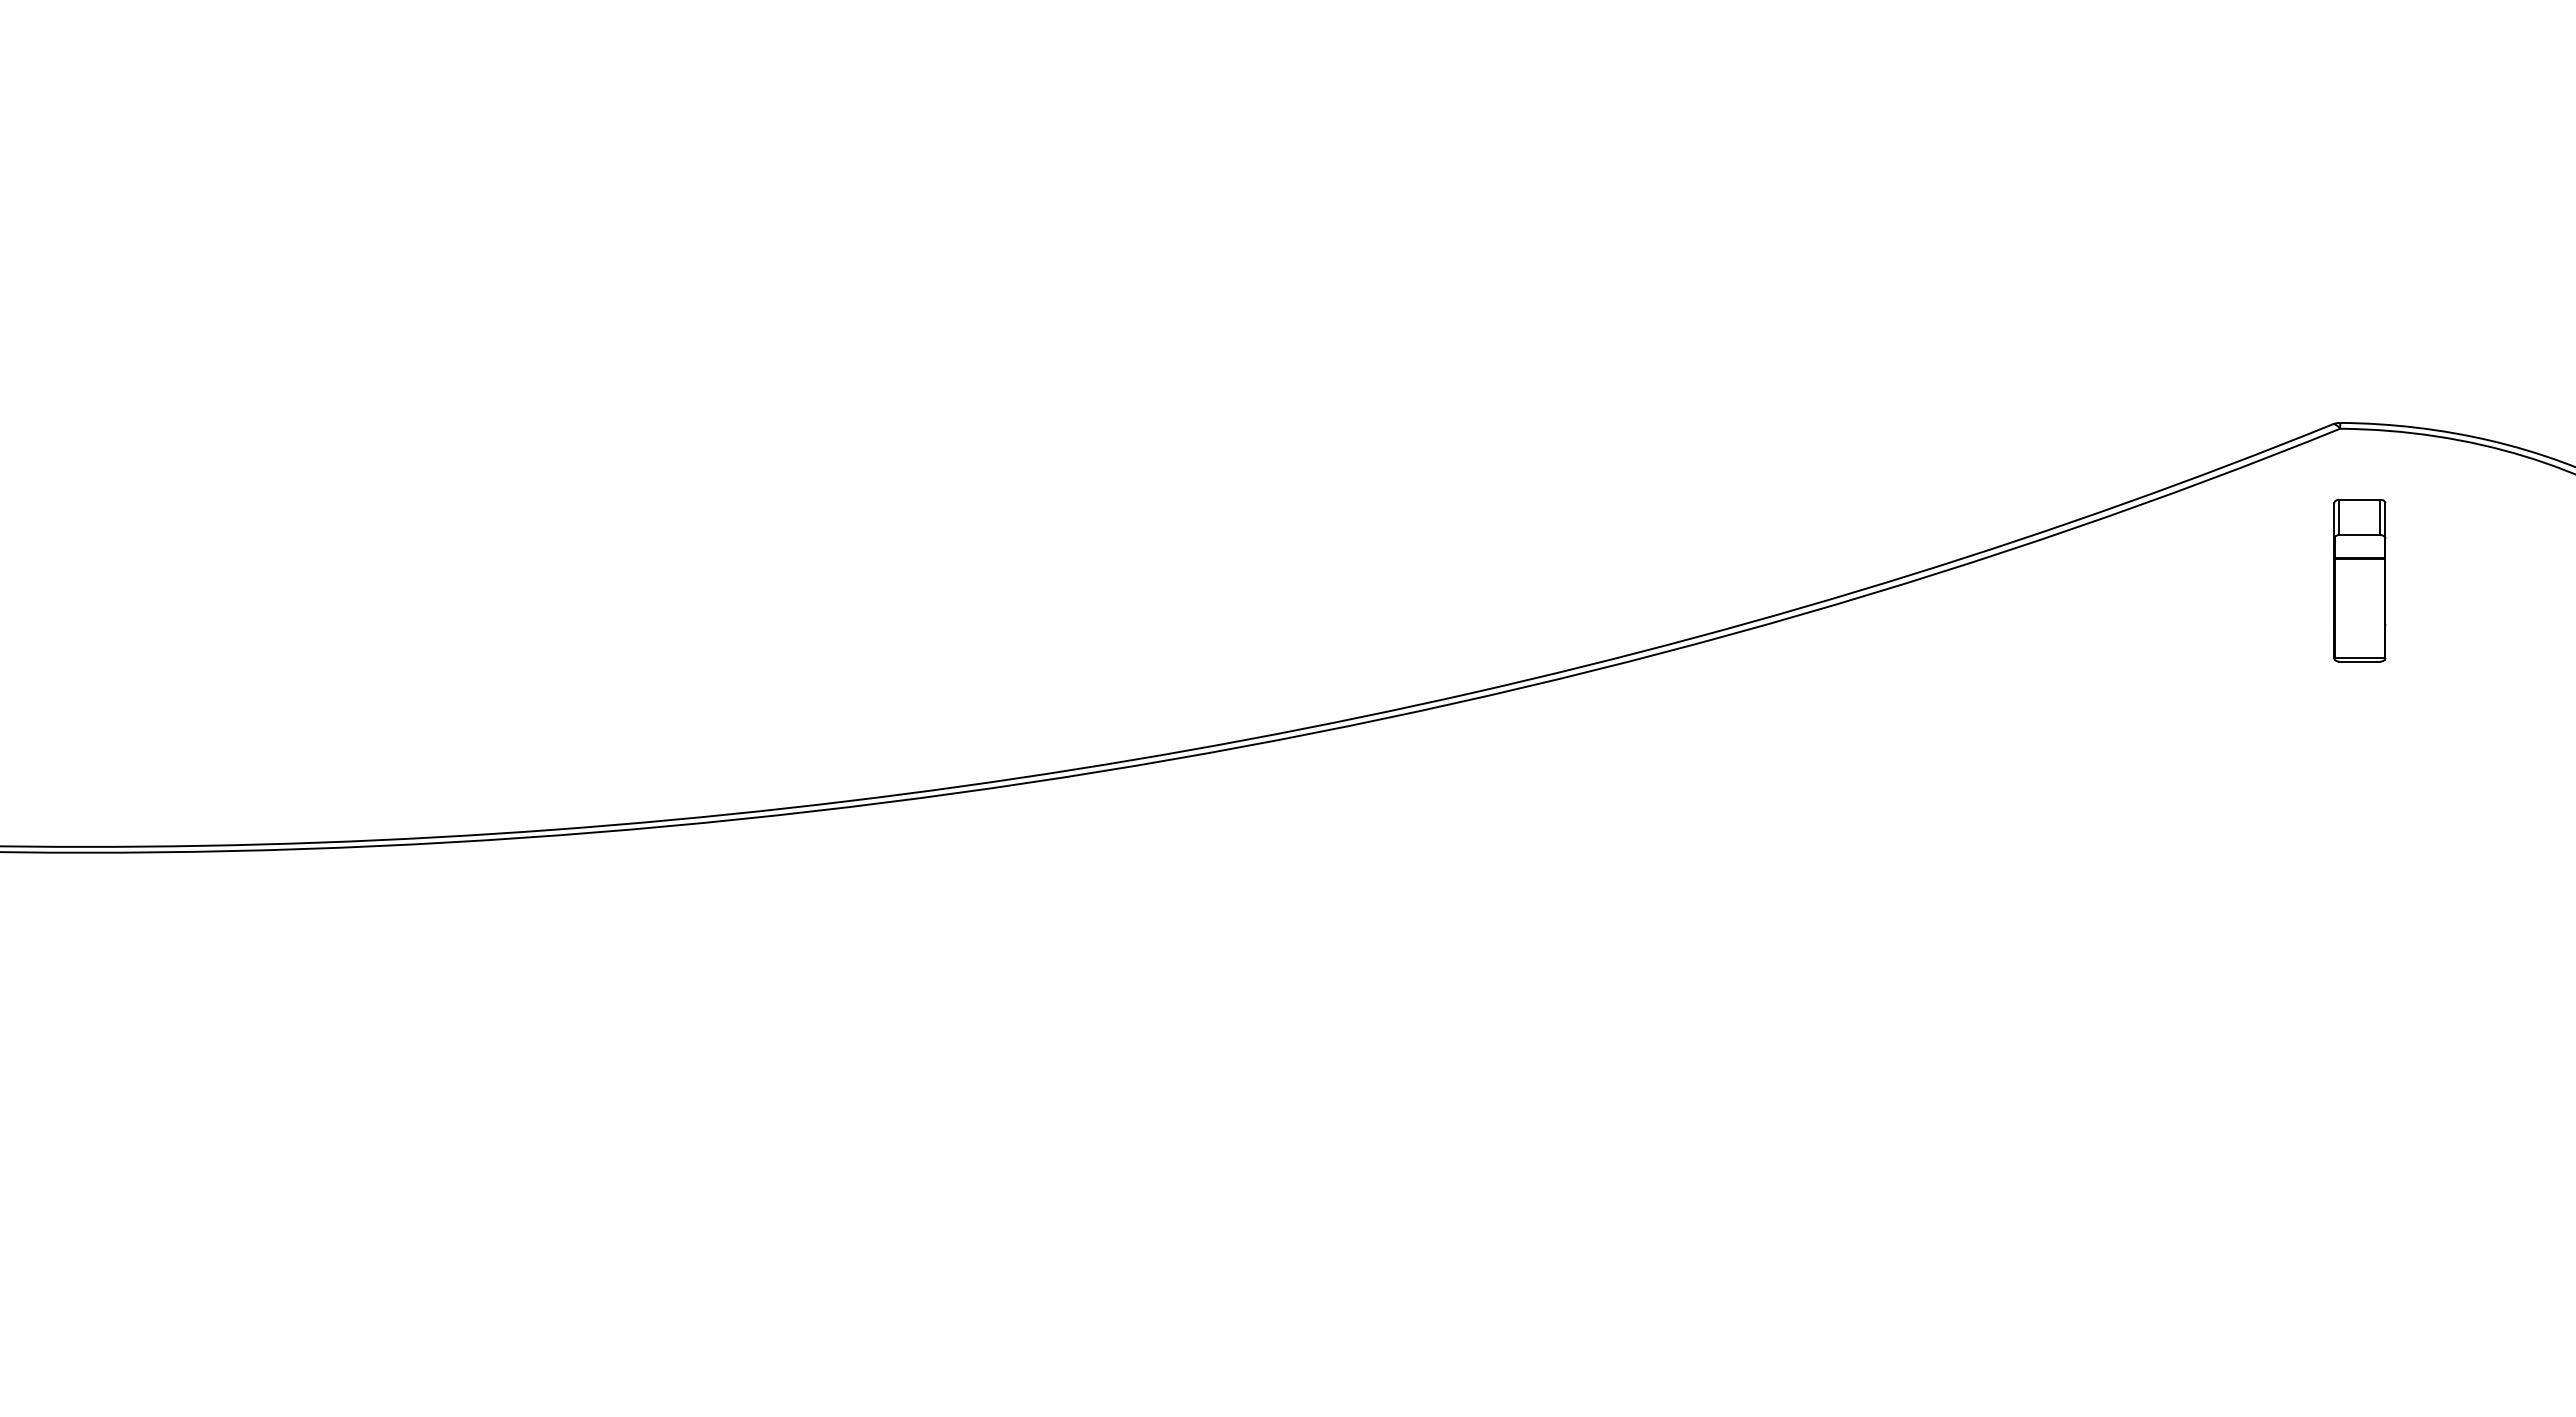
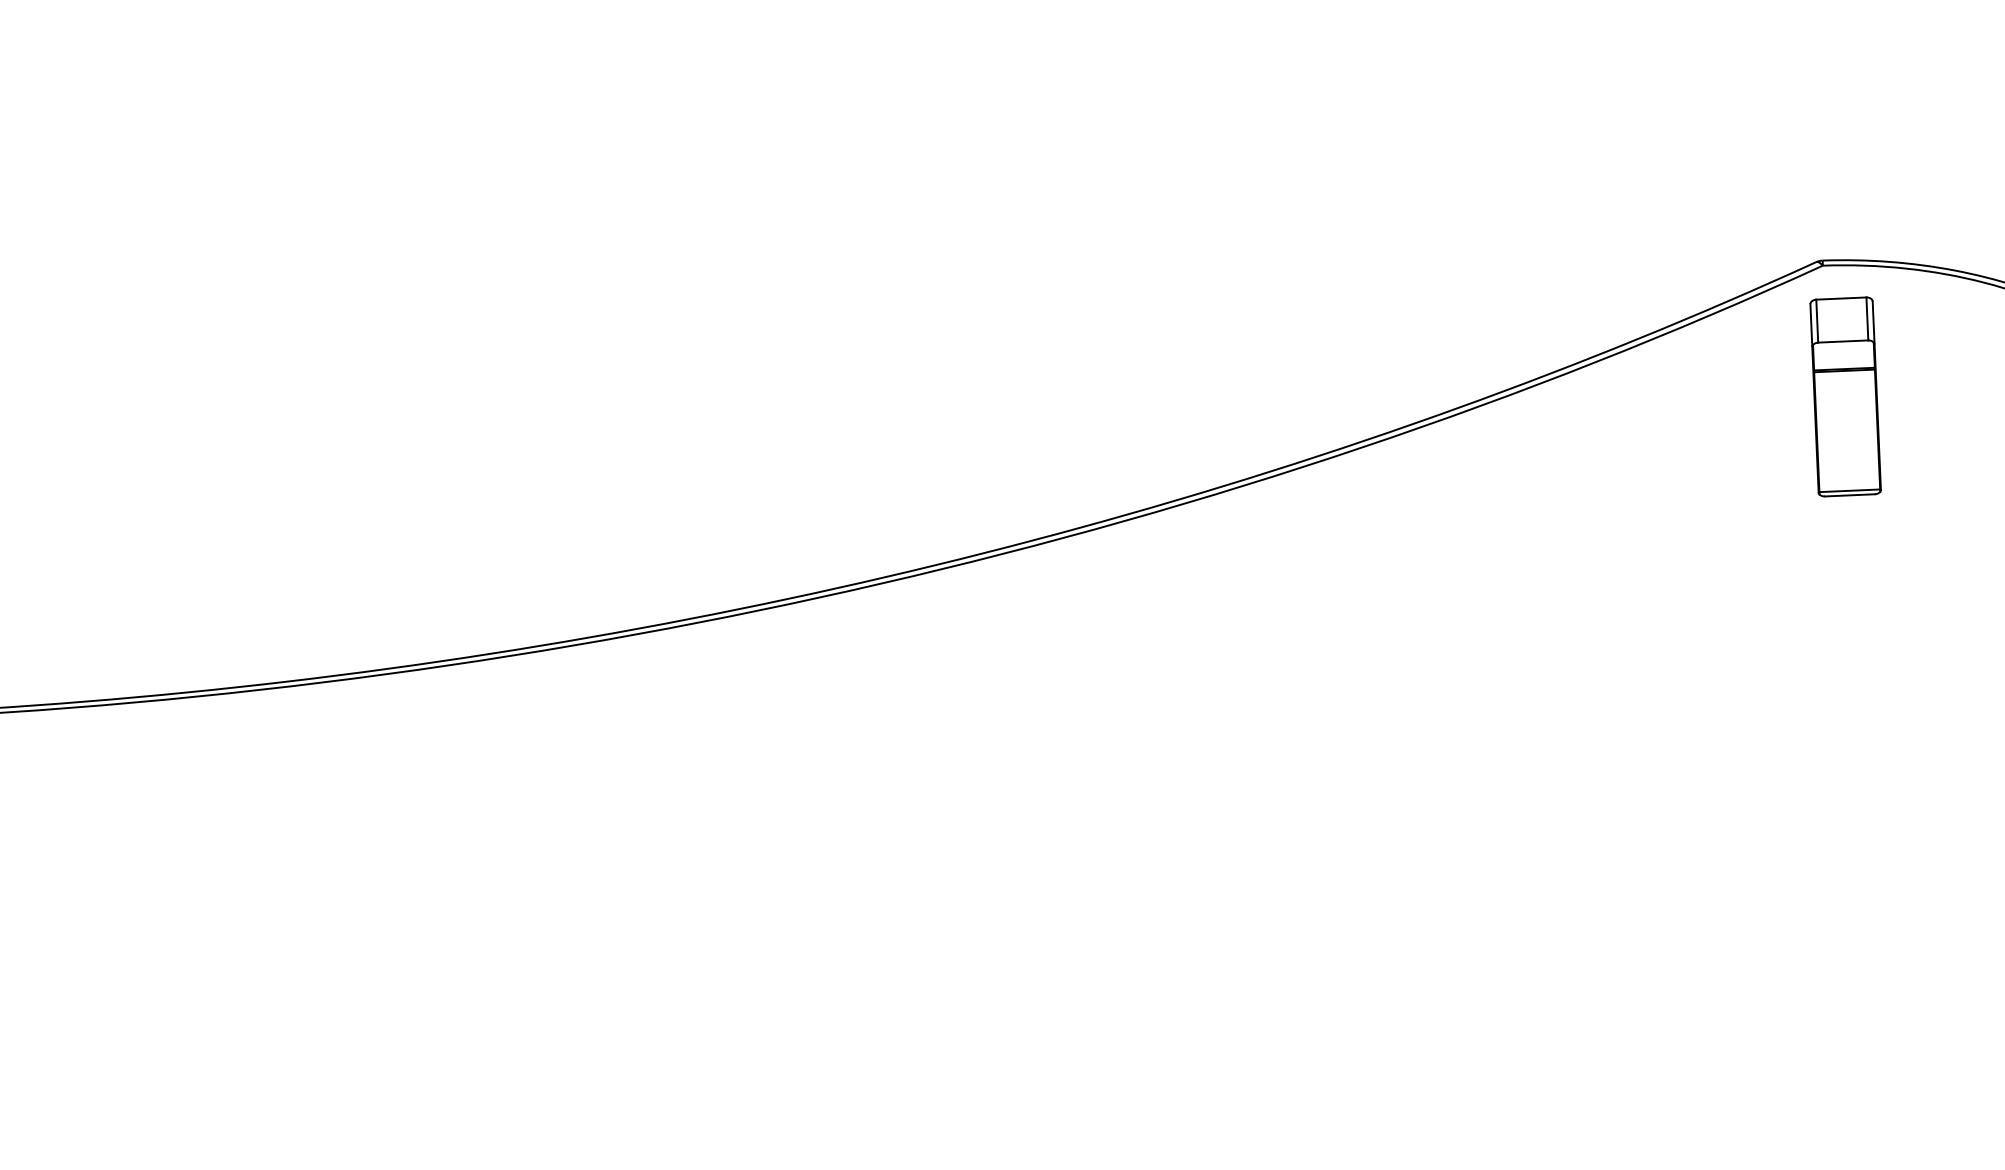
part: (2359, 580) -> (1845, 396), size x1.4

